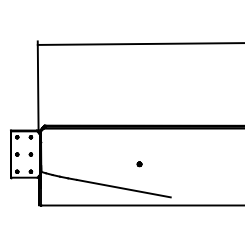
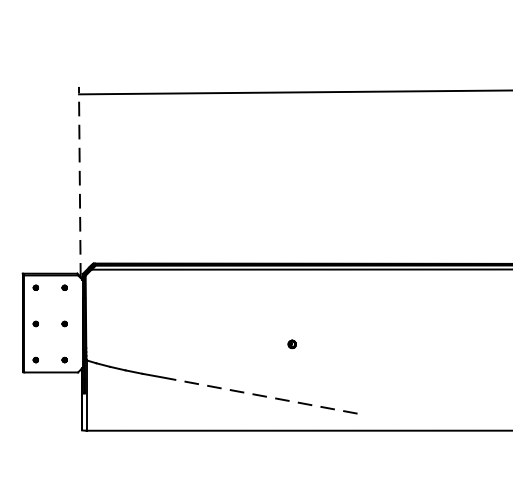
line: (38, 86) -> (80, 181), solid -> dashed
line: (123, 188) -> (258, 395), solid -> dashed

